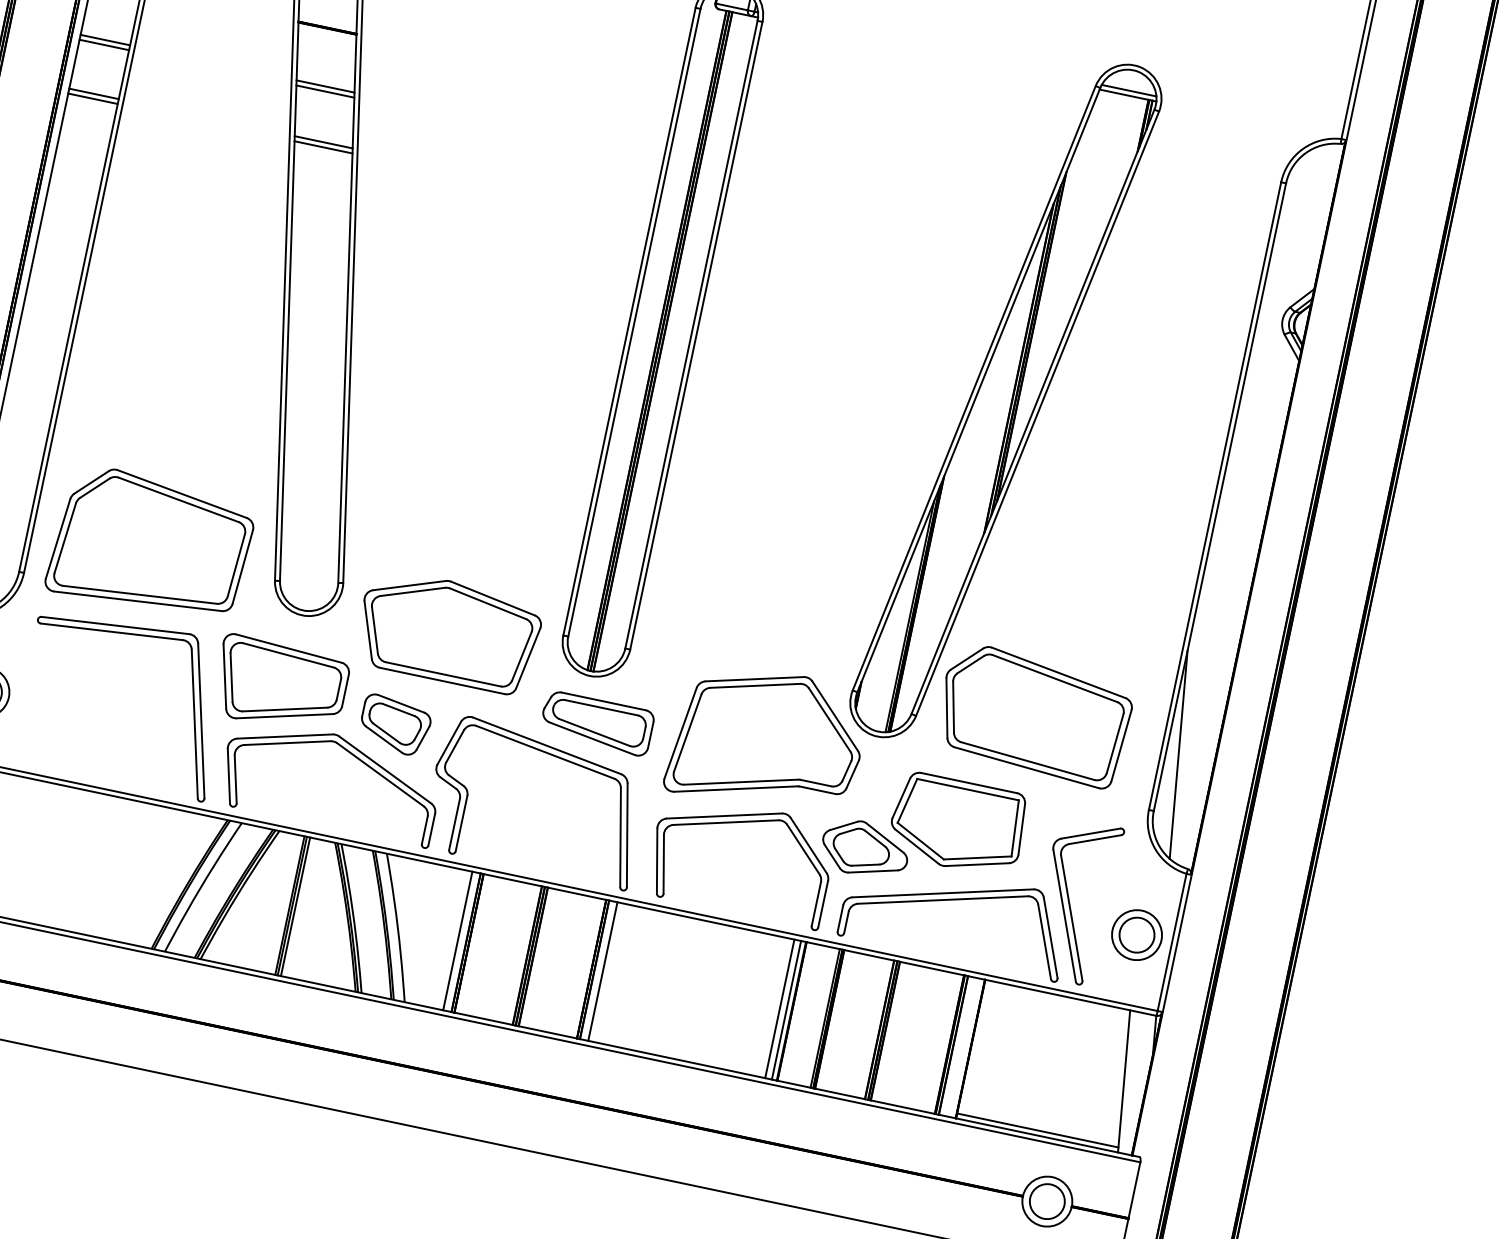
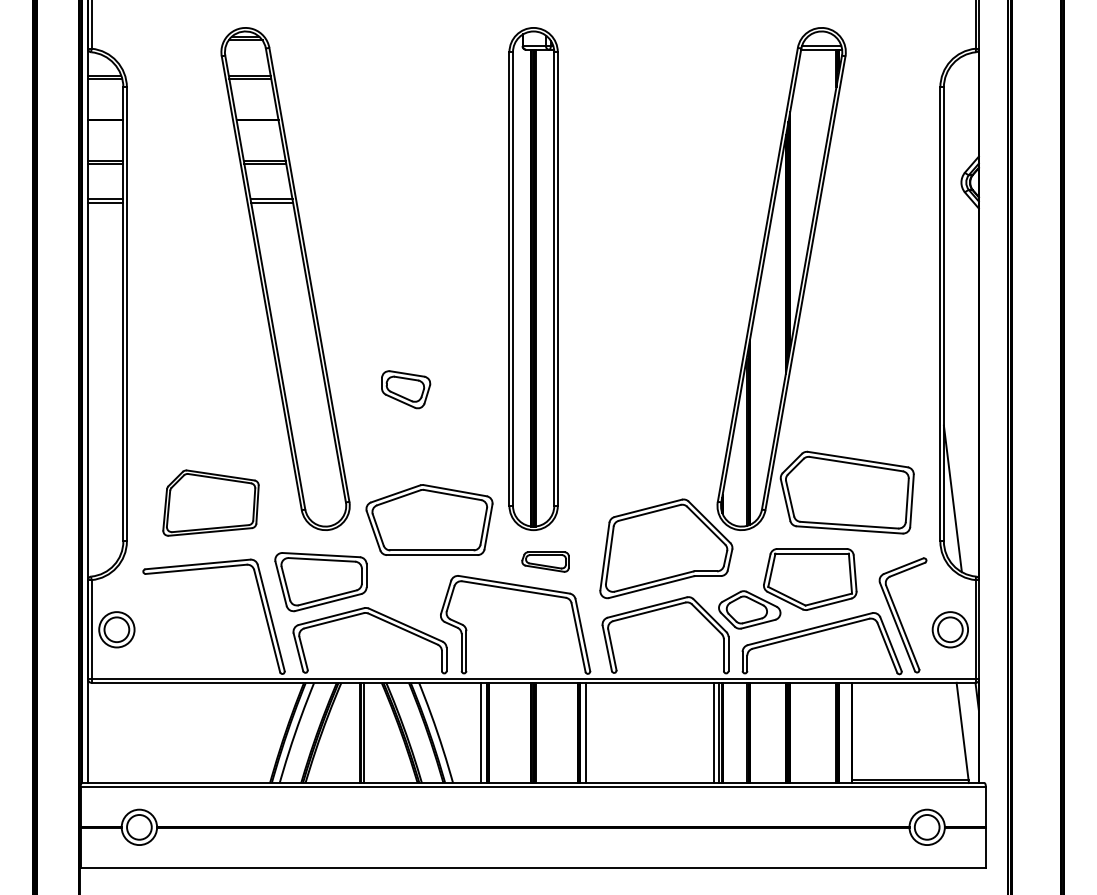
part: (150, 543) -> (210, 502), size x0.7
part: (597, 722) -> (545, 561), size x0.6
part: (395, 725) -> (406, 389), moved

